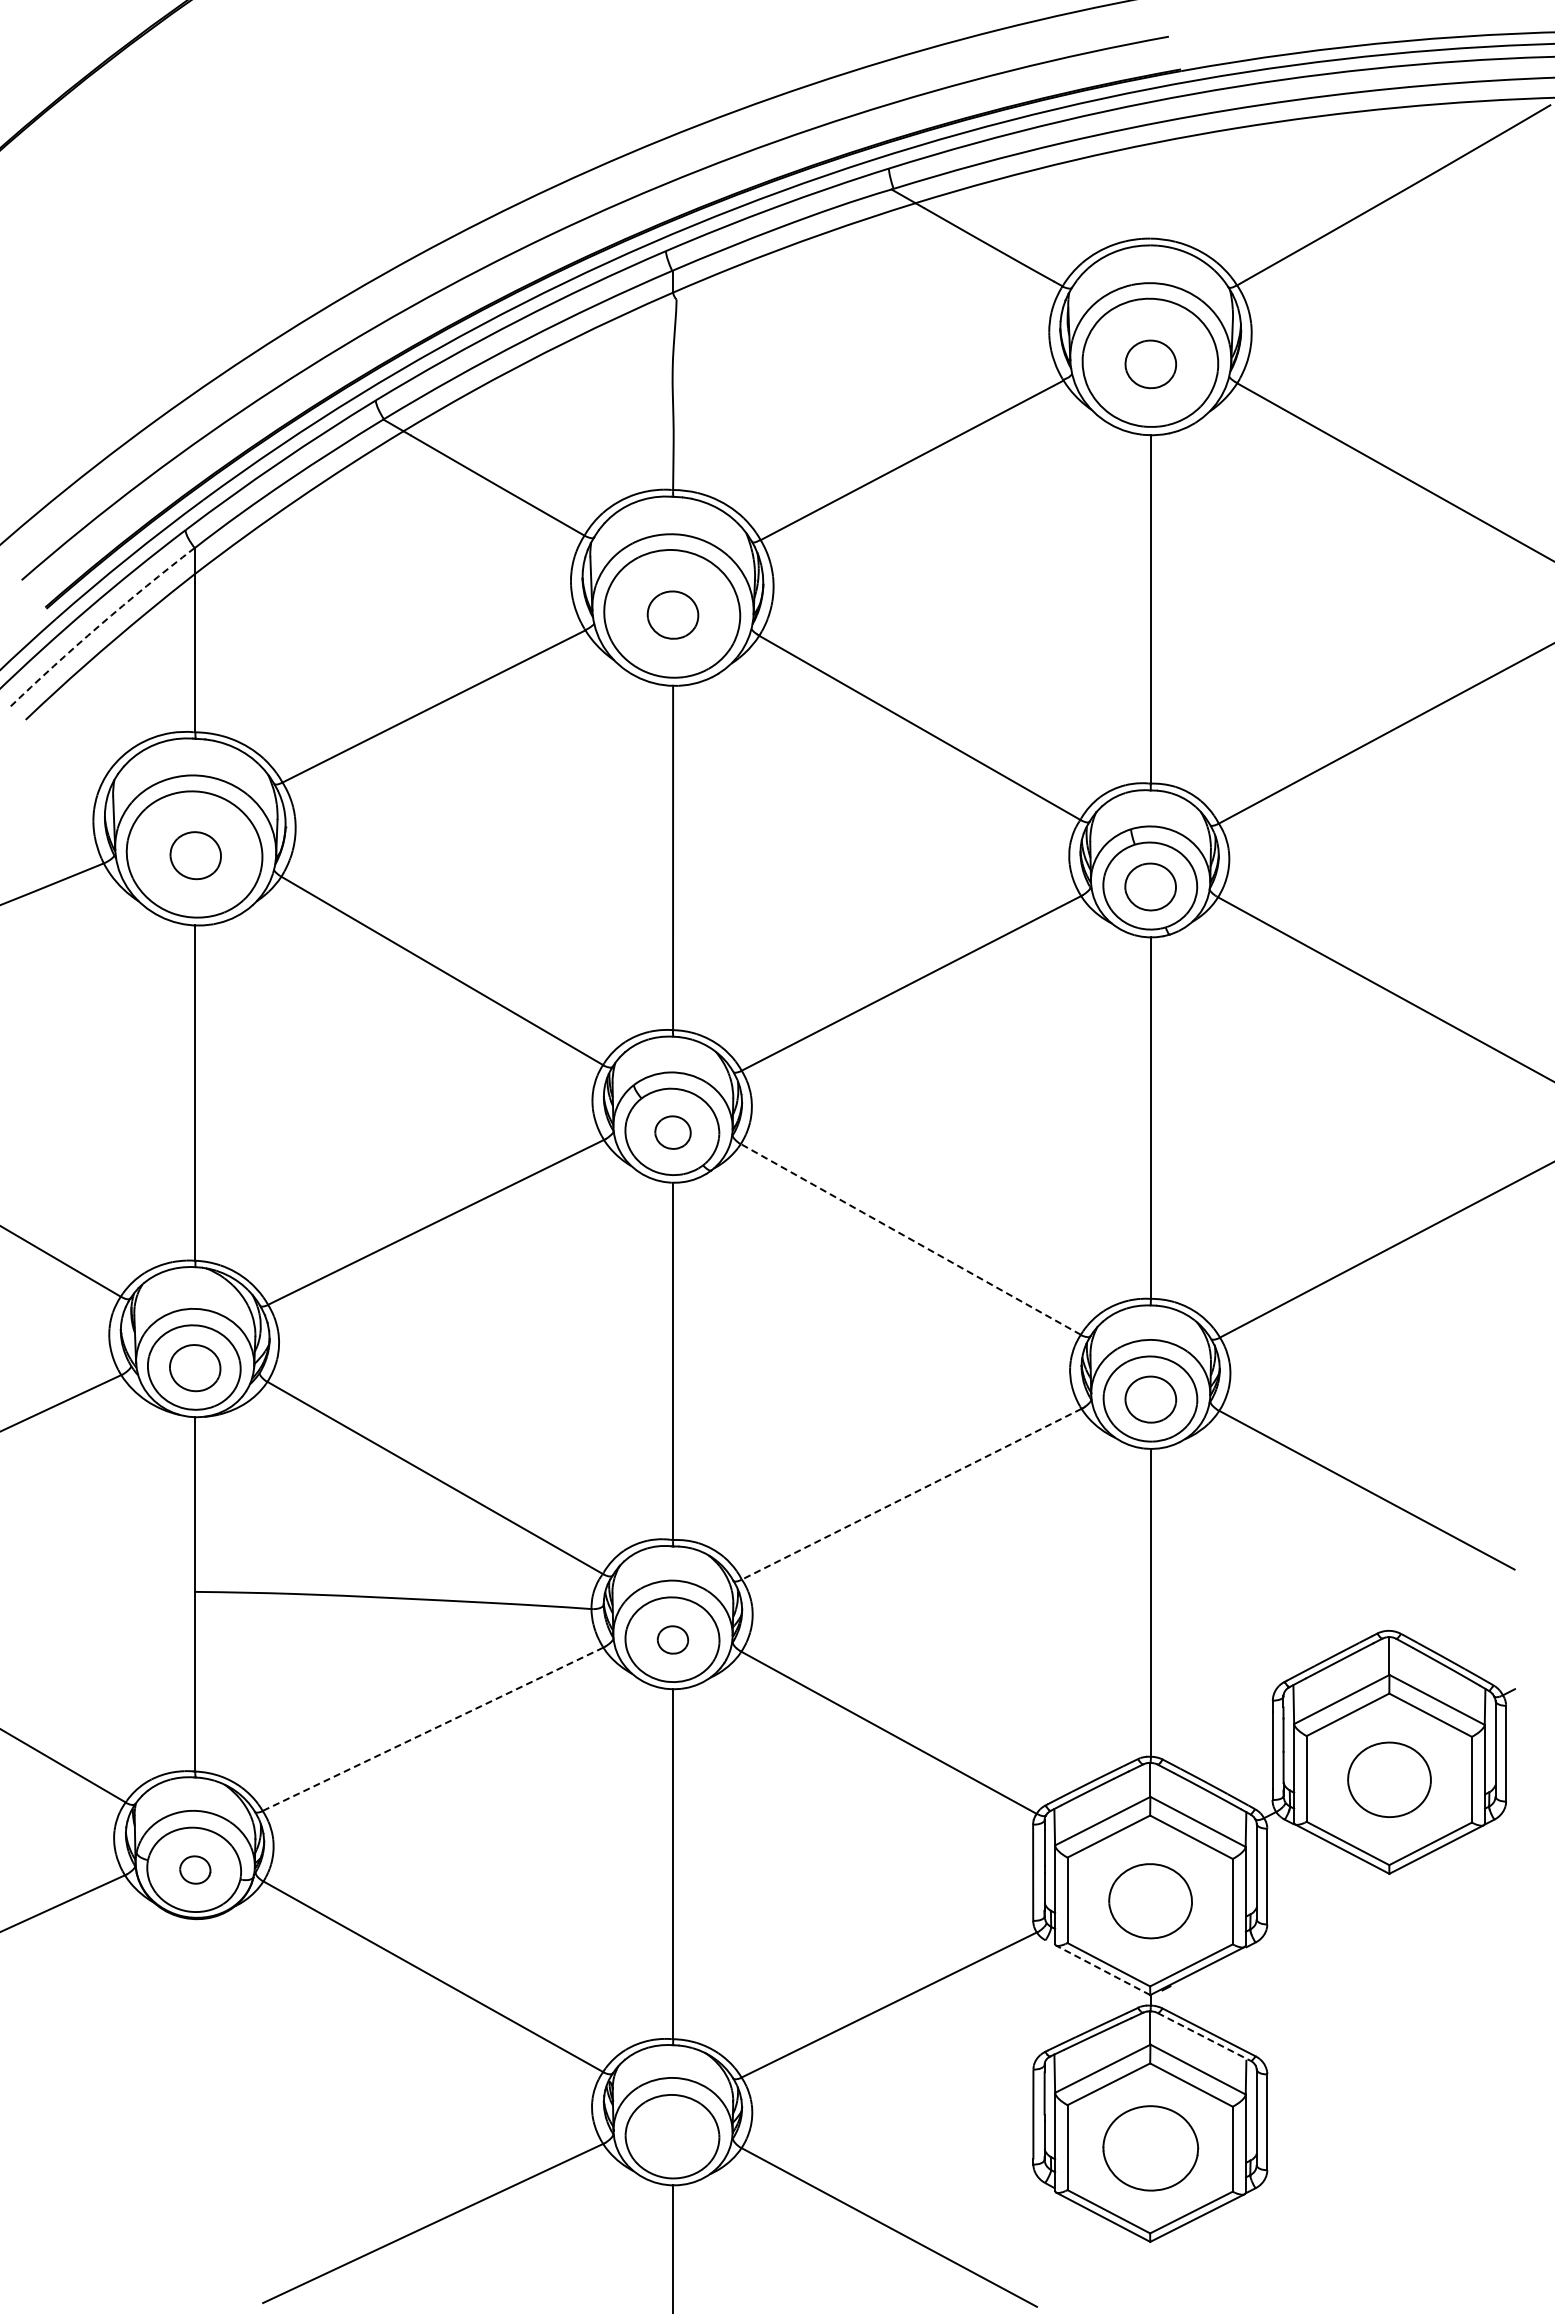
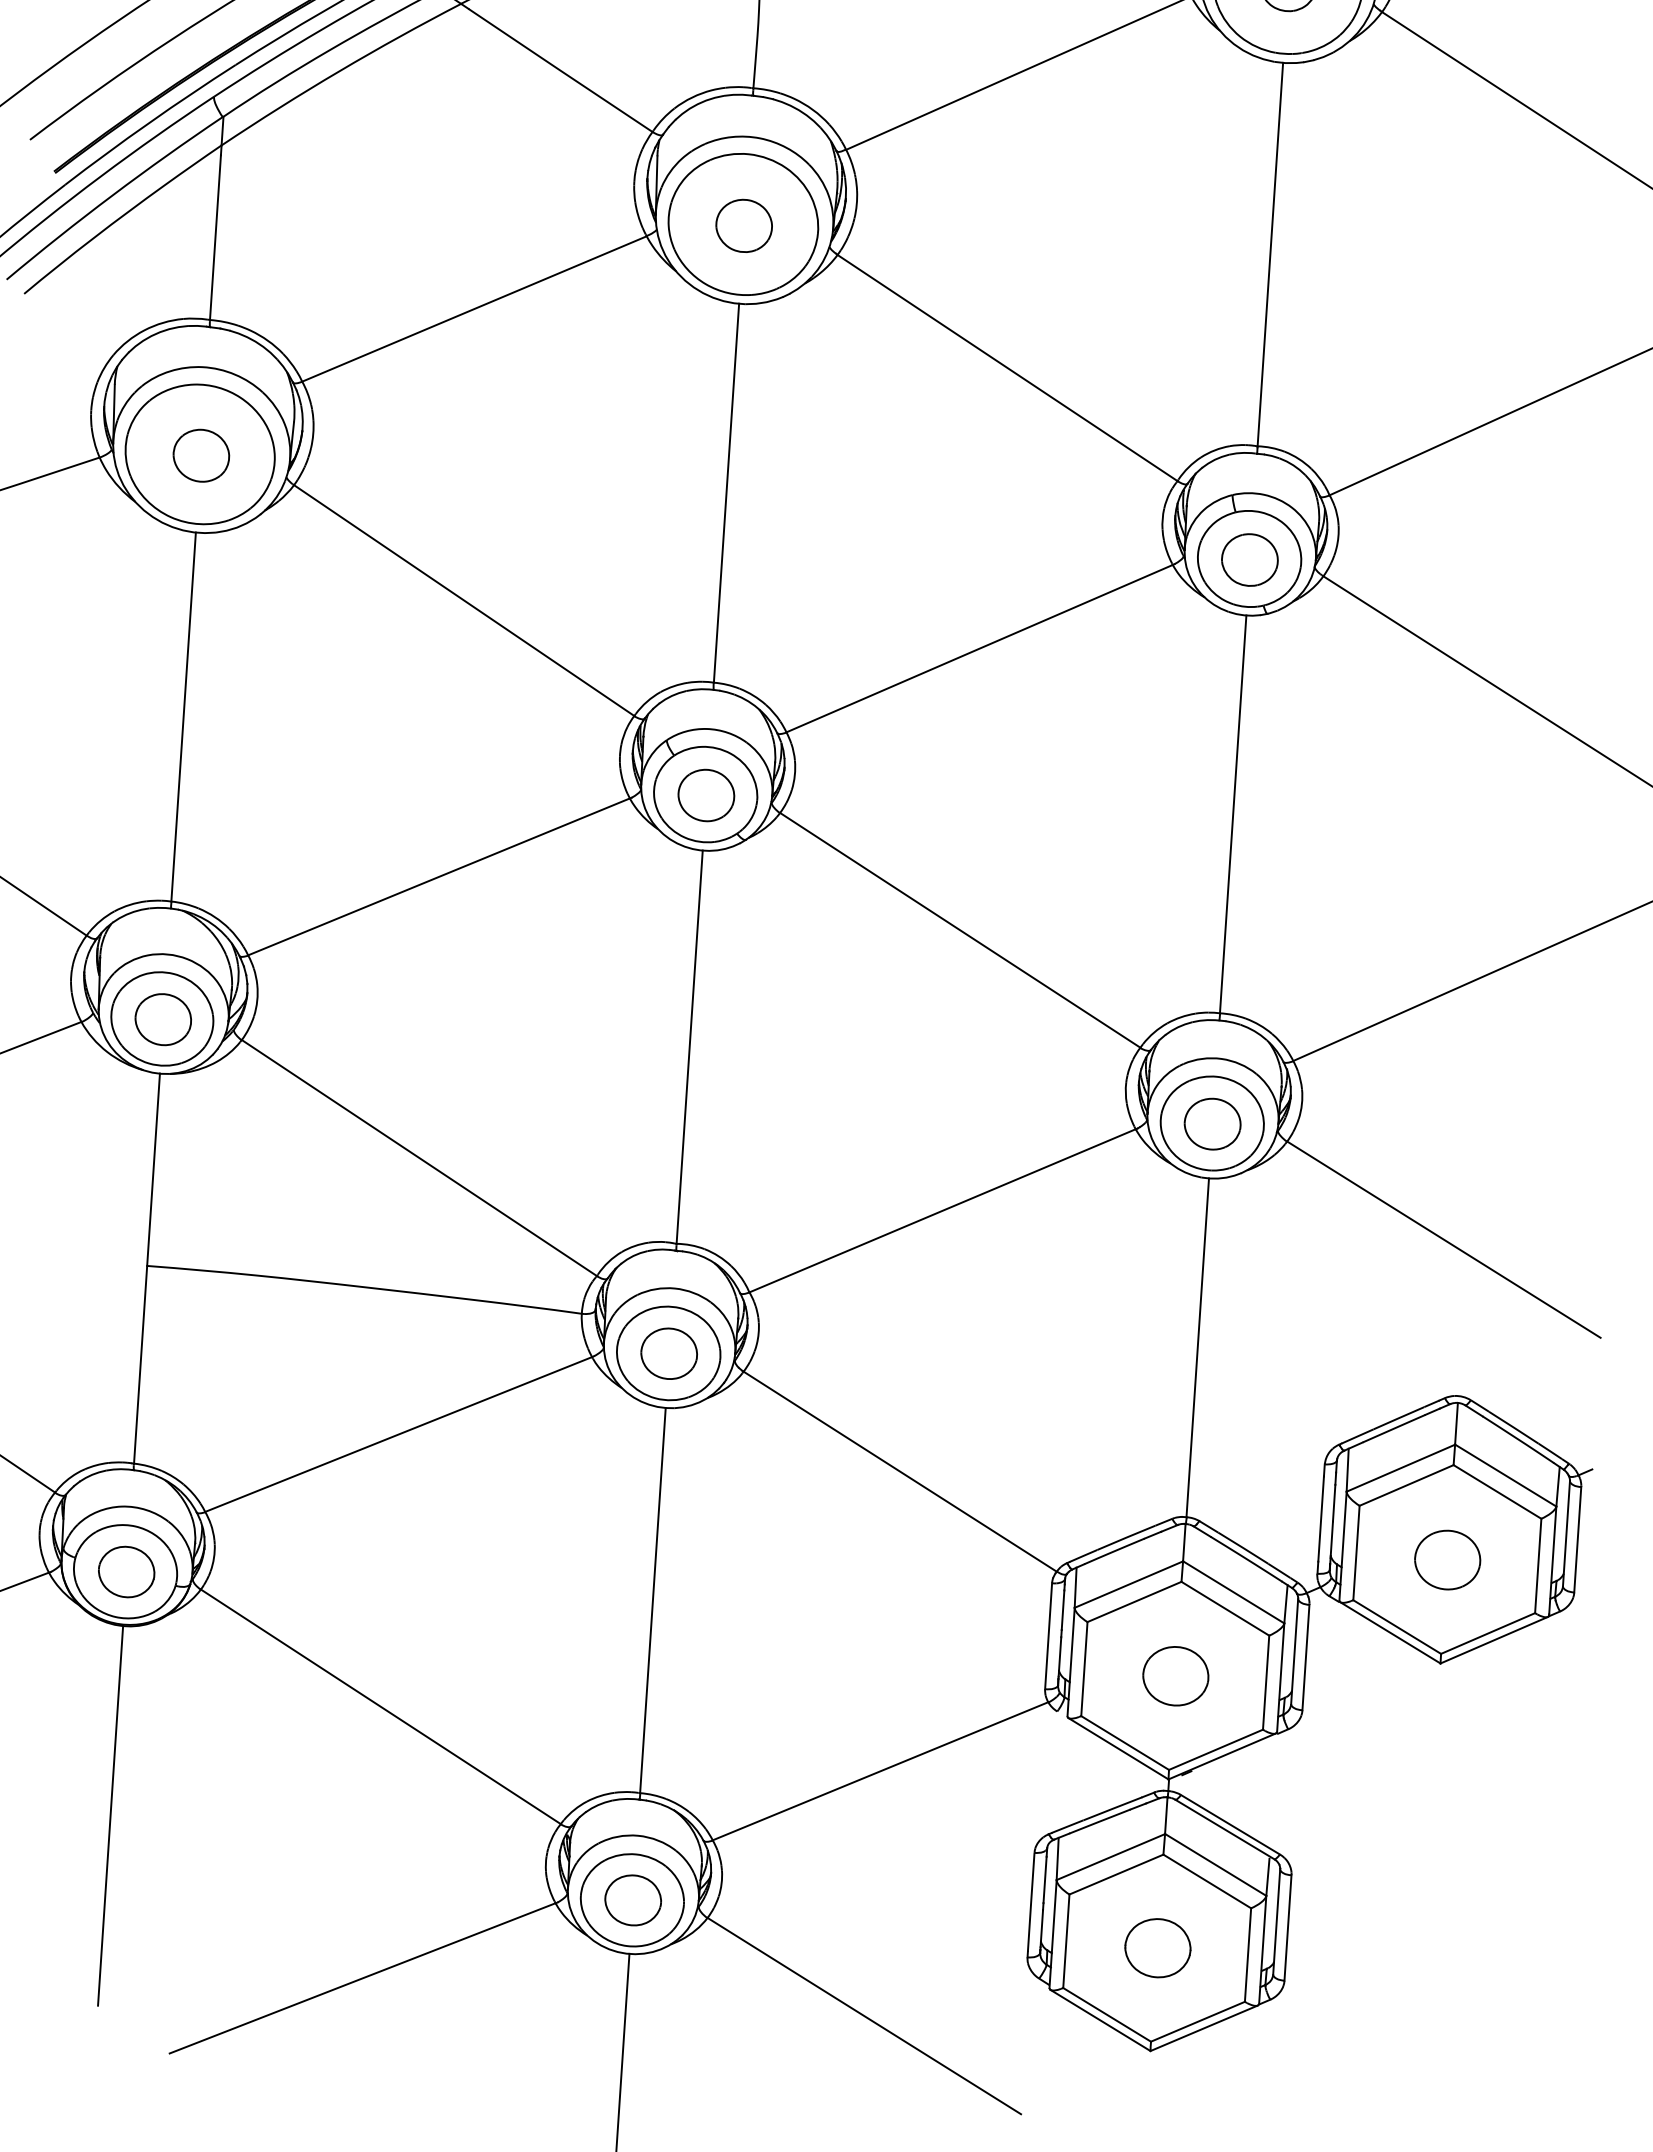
arc: (99, 625) -> (112, 195), dashed -> solid
part: (672, 1132) -> (705, 795), size x1.43
line: (910, 1239) -> (959, 930), dashed -> solid
line: (911, 1494) -> (942, 1211), dashed -> solid
part: (672, 1639) -> (668, 1353), size x1.67
line: (433, 1729) -> (399, 1434), dashed -> solid
part: (1389, 1779) -> (1447, 1559), size x0.71
part: (195, 1869) -> (127, 1571), size x1.67
part: (1150, 1901) -> (1175, 1676), size x0.71
line: (1102, 1970) -> (1117, 1748), dashed -> solid
line: (1204, 2037) -> (1225, 1830), dashed -> solid
line: (195, 2091) -> (110, 1815), added
part: (673, 2136) -> (633, 1900), added
part: (1150, 2148) -> (1157, 1948), size x0.62

